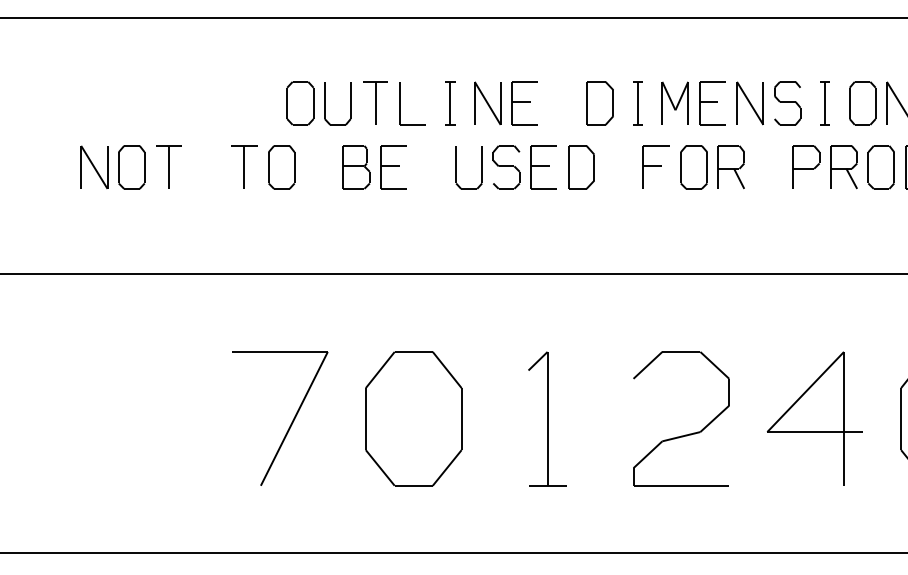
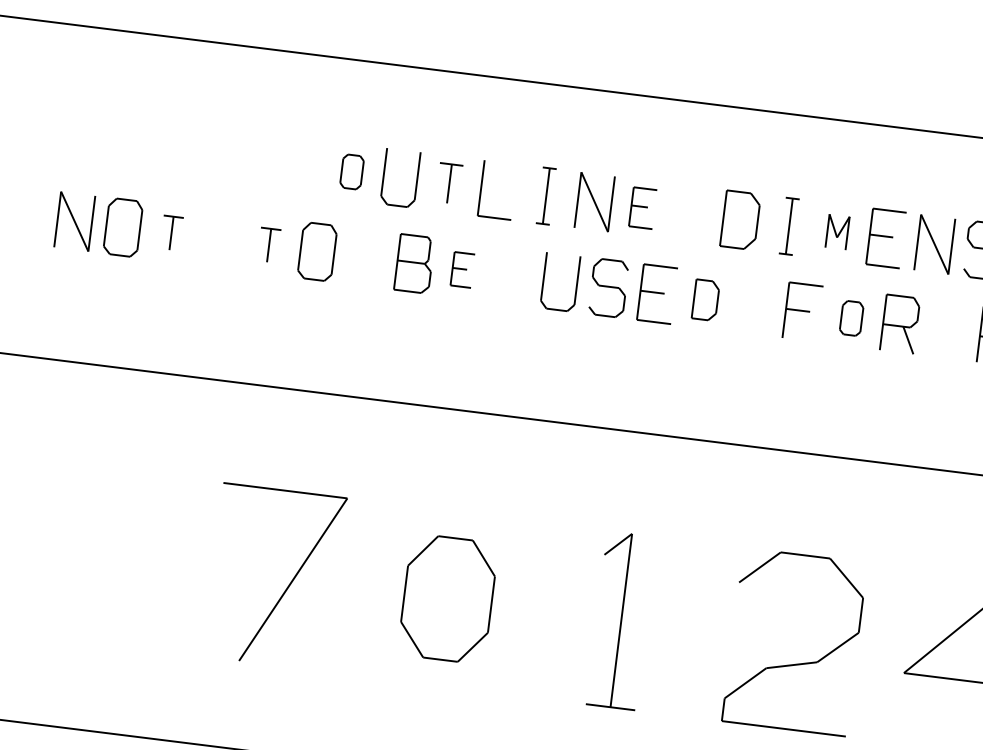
part: (375, 102) -> (449, 182), size x0.7
part: (674, 102) -> (836, 231), size x0.6
part: (300, 103) -> (352, 172), size x0.6
part: (524, 103) -> (642, 208), size x0.7
part: (168, 166) -> (170, 232), size x0.6
part: (244, 166) -> (269, 244), size x0.6
part: (393, 167) -> (462, 269), size x0.6
part: (581, 167) -> (705, 300), size x0.7
part: (693, 167) -> (850, 318), size x0.6
part: (413, 418) -> (447, 598), size x0.7

